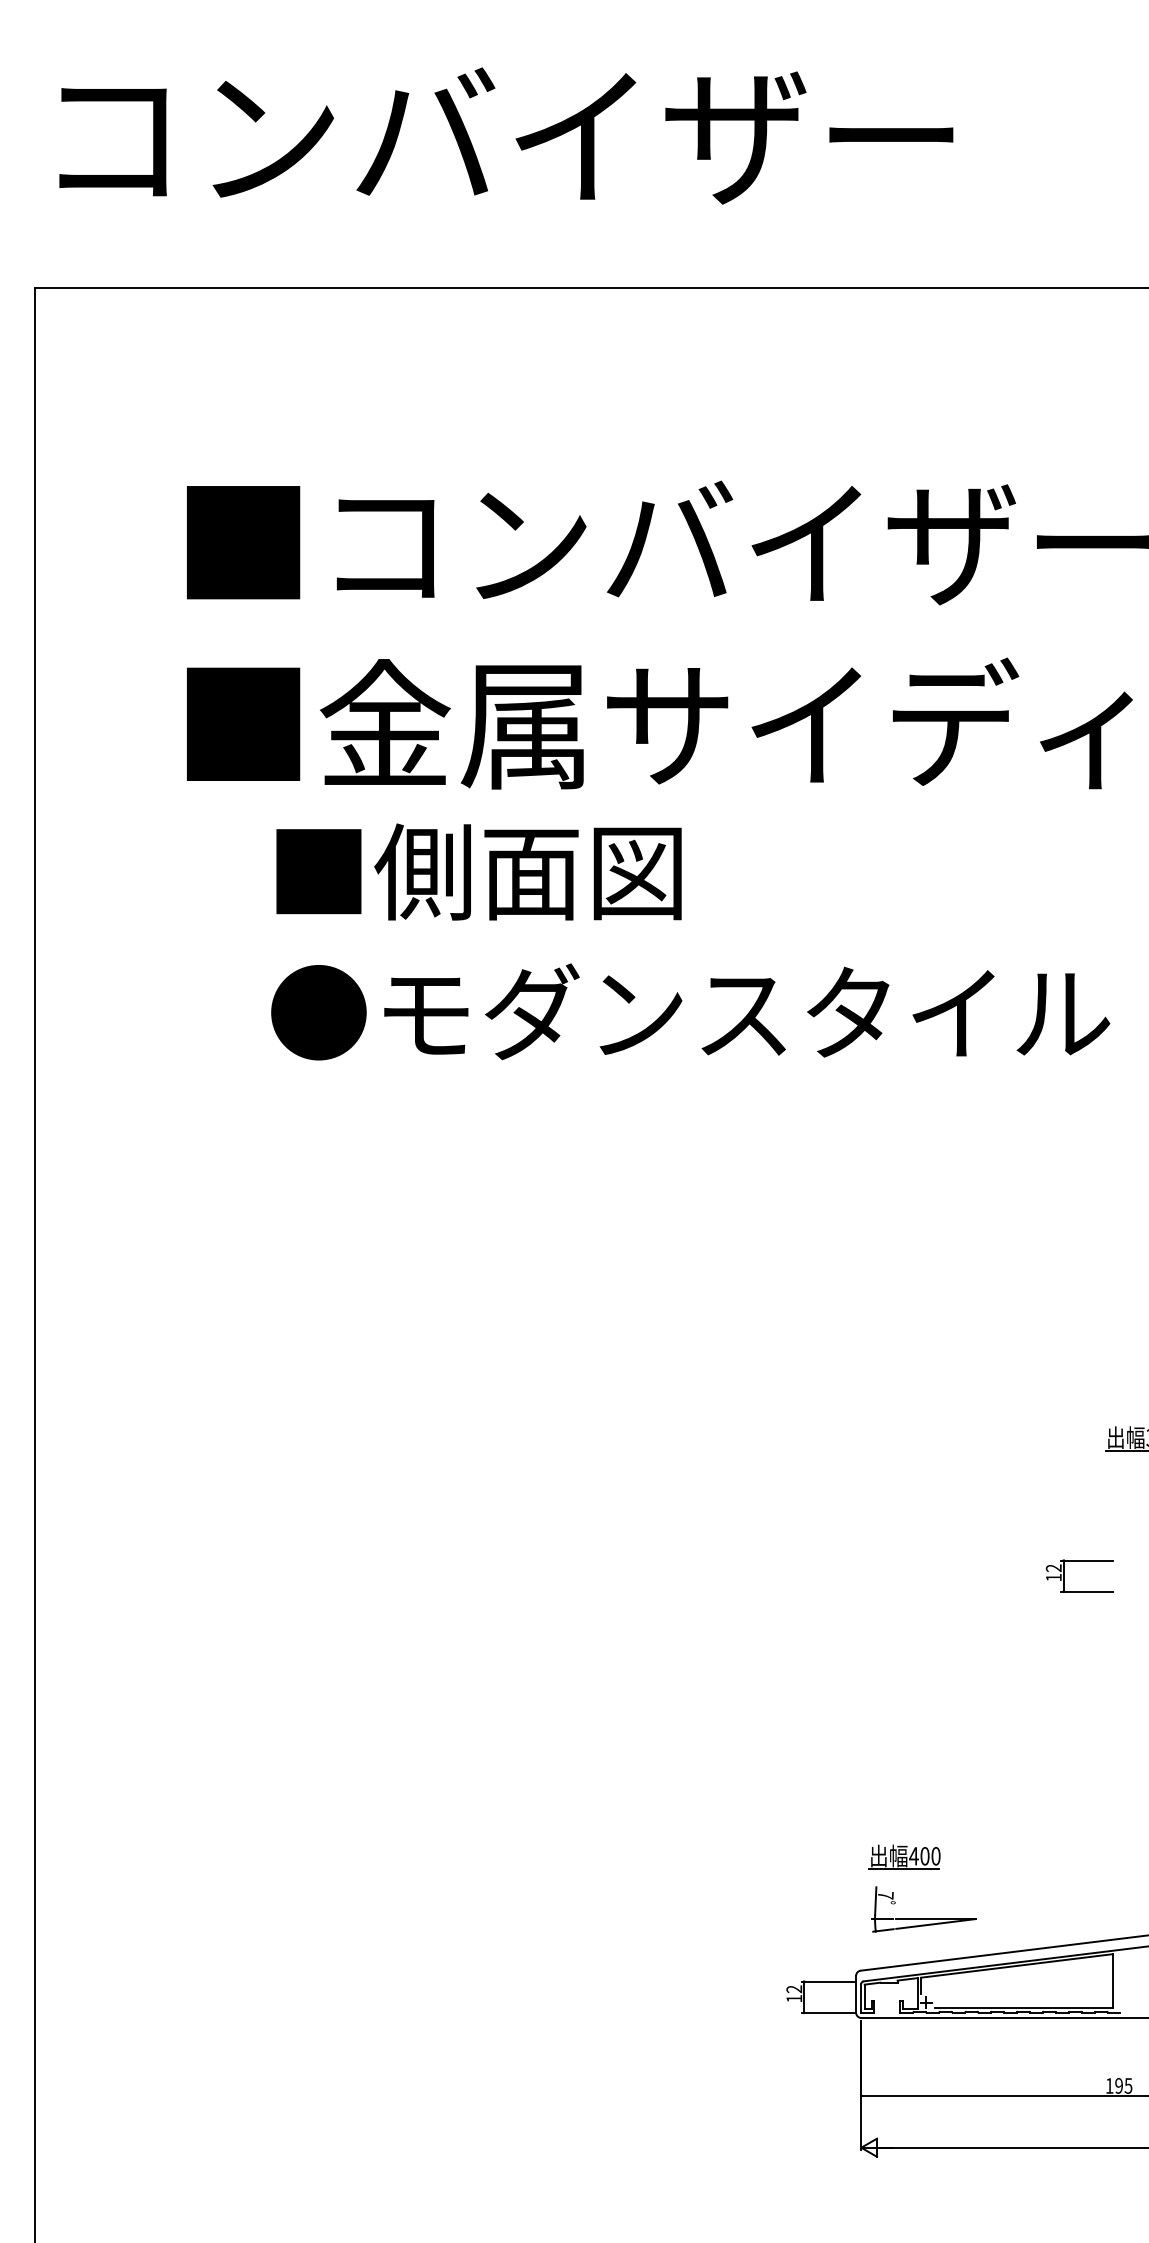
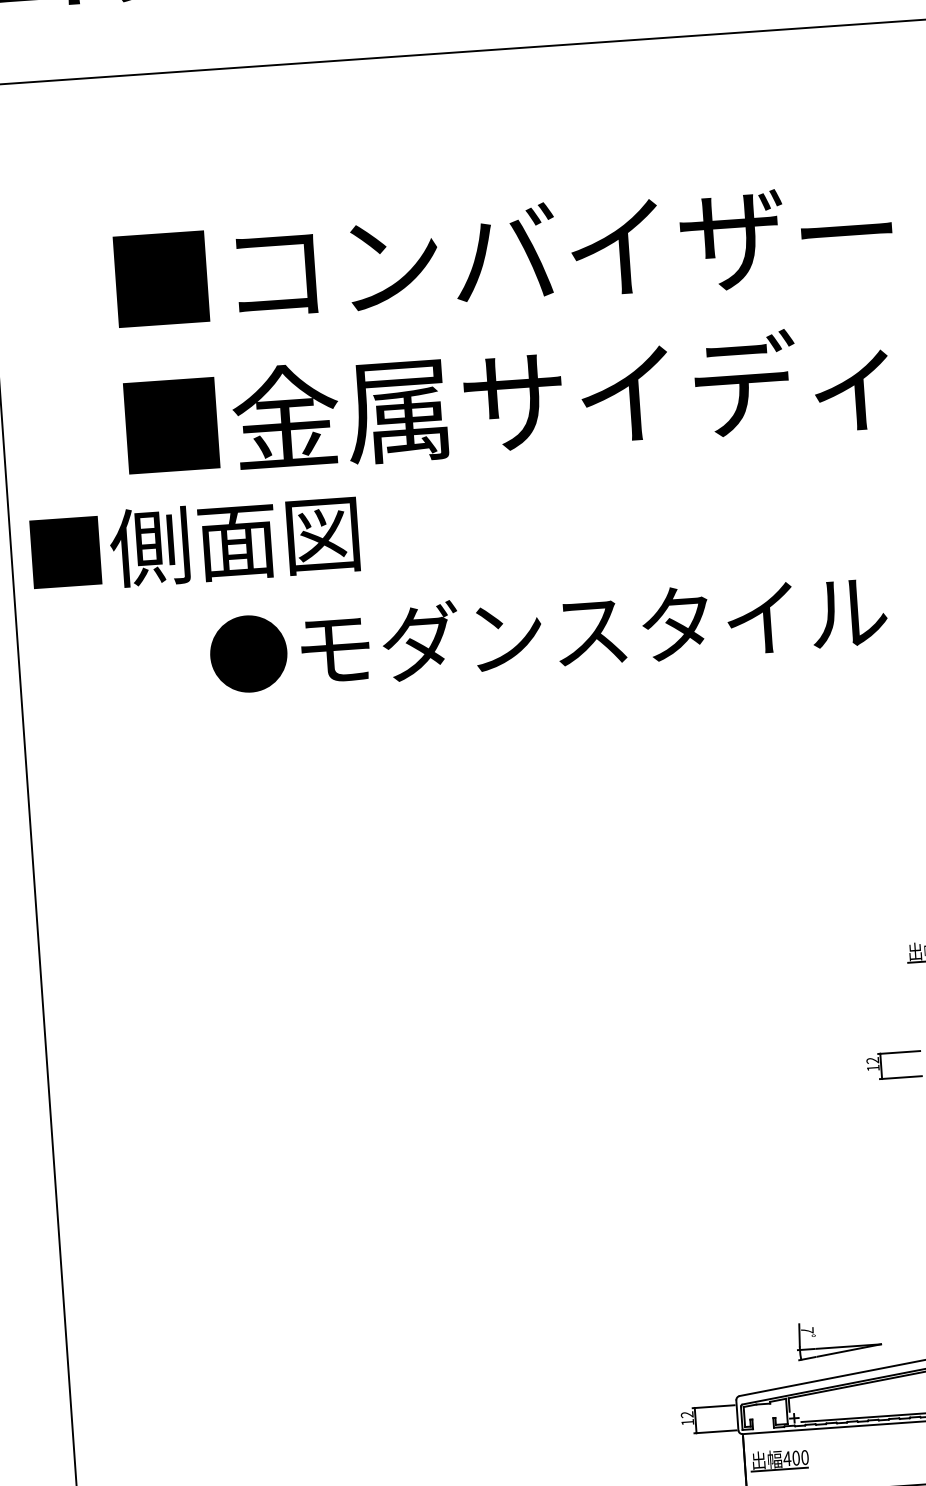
text: (478, 871) -> (194, 543), moved
part: (904, 1856) -> (779, 1459), moved
part: (923, 1918) -> (839, 1346), moved

